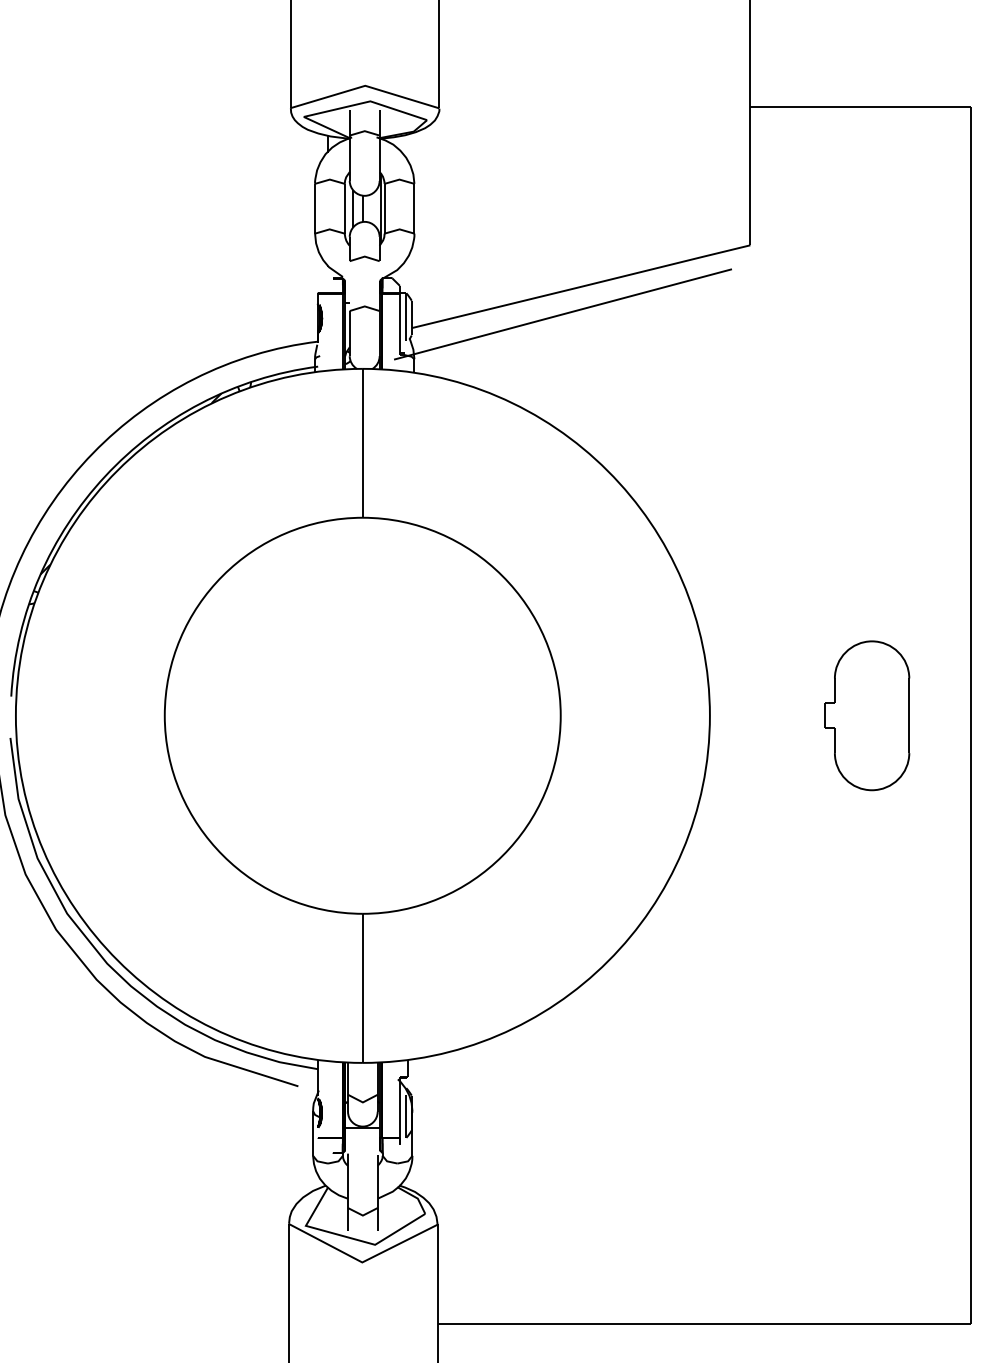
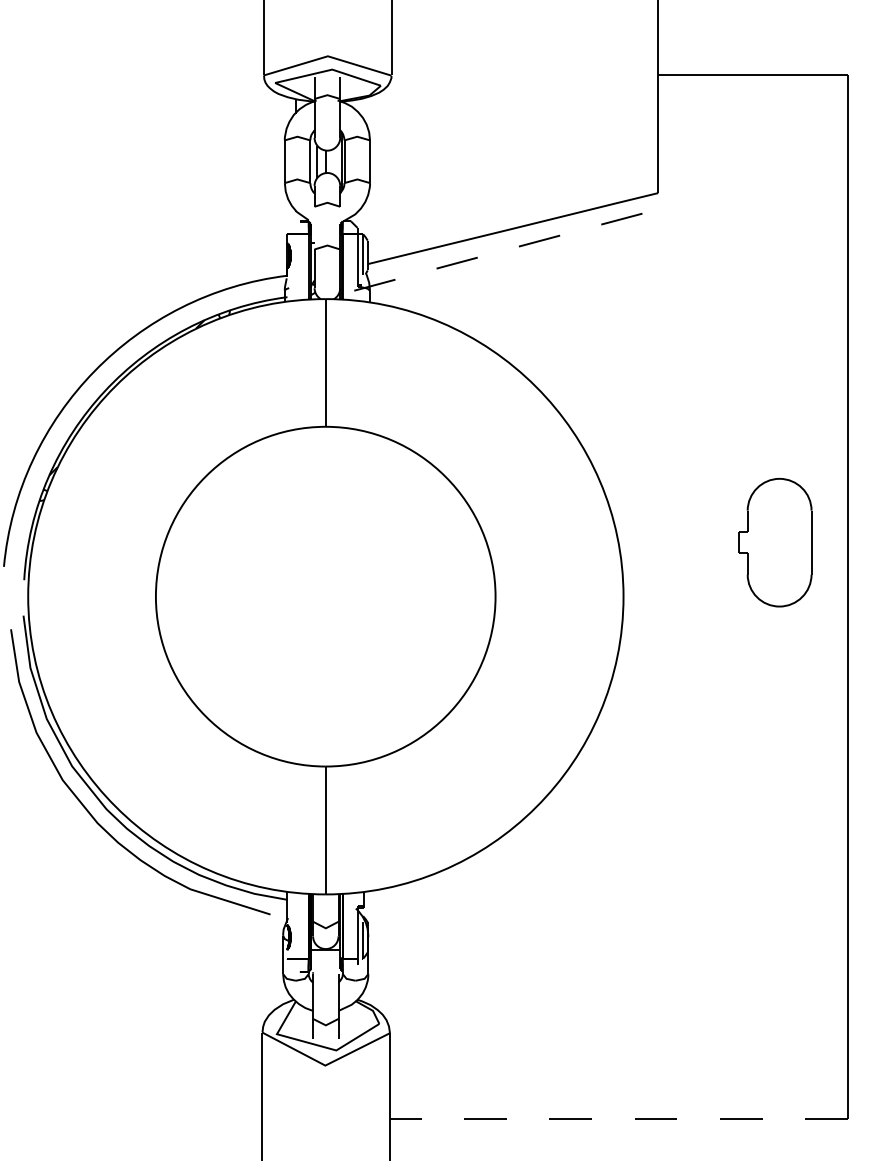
line: (561, 314) -> (496, 252), solid -> dashed
part: (867, 715) -> (775, 542), moved
line: (704, 1324) -> (618, 1118), solid -> dashed

